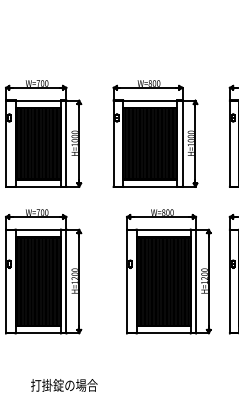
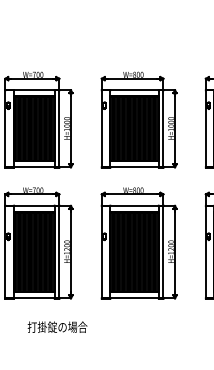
part: (168, 271) -> (138, 243), moved
text: (64, 384) -> (57, 326), moved

